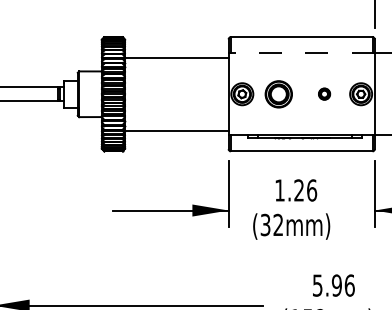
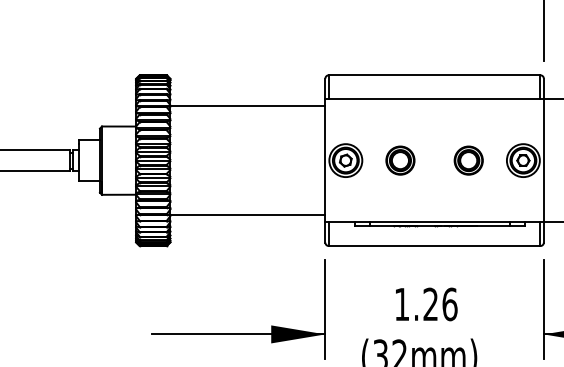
line: (301, 53) -> (434, 99), dashed -> solid
part: (278, 93) -> (399, 159), size x0.71
part: (324, 93) -> (468, 159), size x1.67

